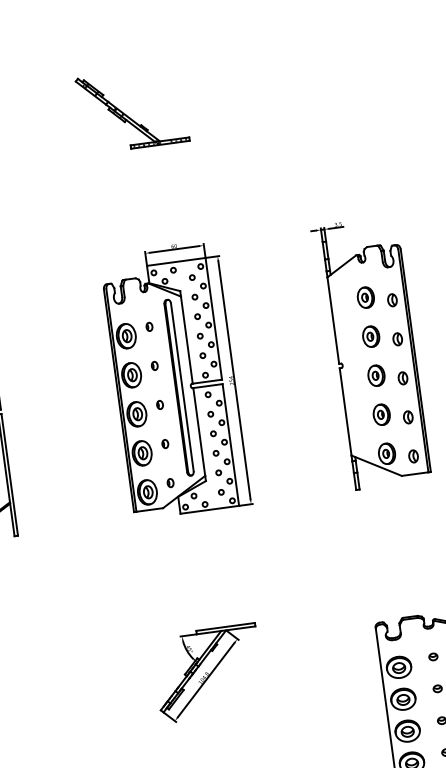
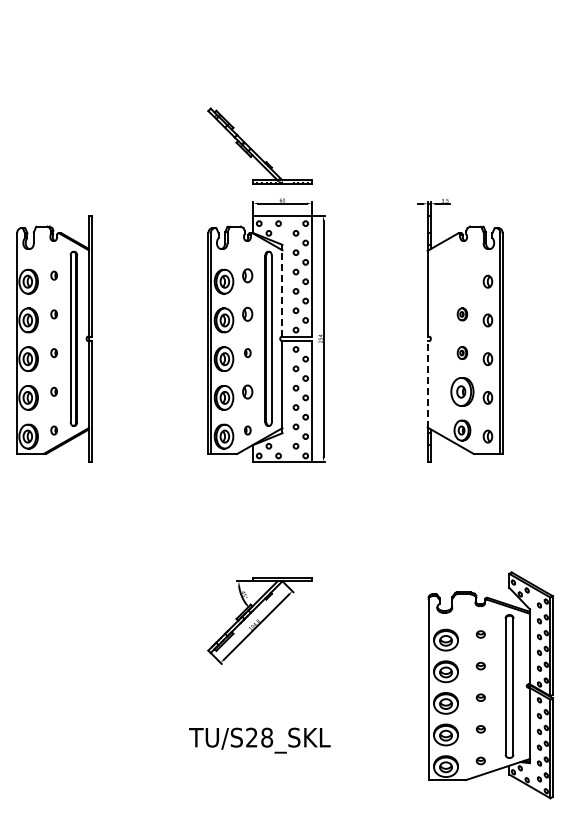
part: (126, 115) -> (253, 150), moved
part: (365, 297) -> (462, 275), removed
part: (149, 326) -> (247, 275), size x1.6
part: (371, 336) -> (462, 314), size x0.6
line: (186, 339) -> (282, 292), solid -> dashed
part: (154, 366) -> (247, 314), size x1.6
part: (376, 375) -> (462, 352), size x0.6
line: (345, 411) -> (427, 383), solid -> dashed
part: (381, 414) -> (462, 391), size x1.4
part: (164, 443) -> (247, 391), size x1.6

